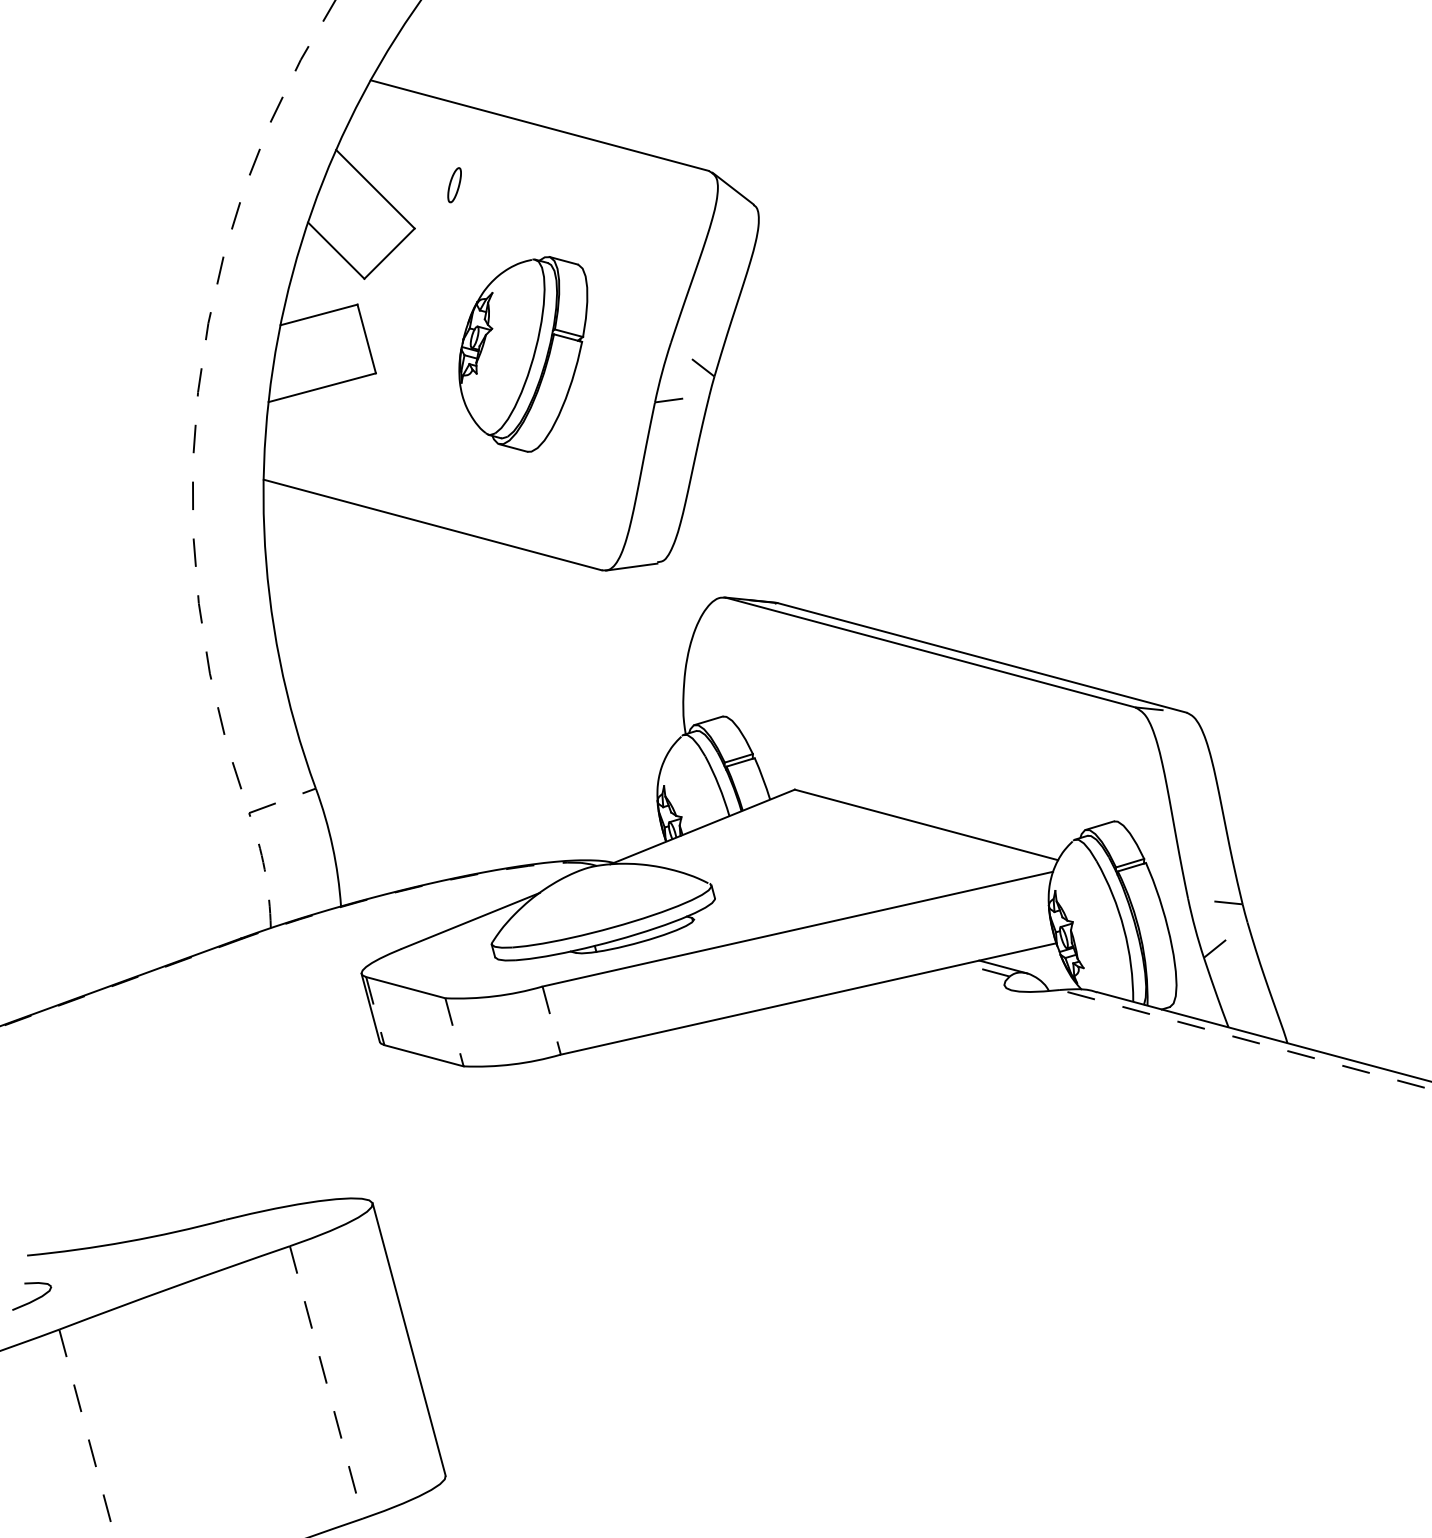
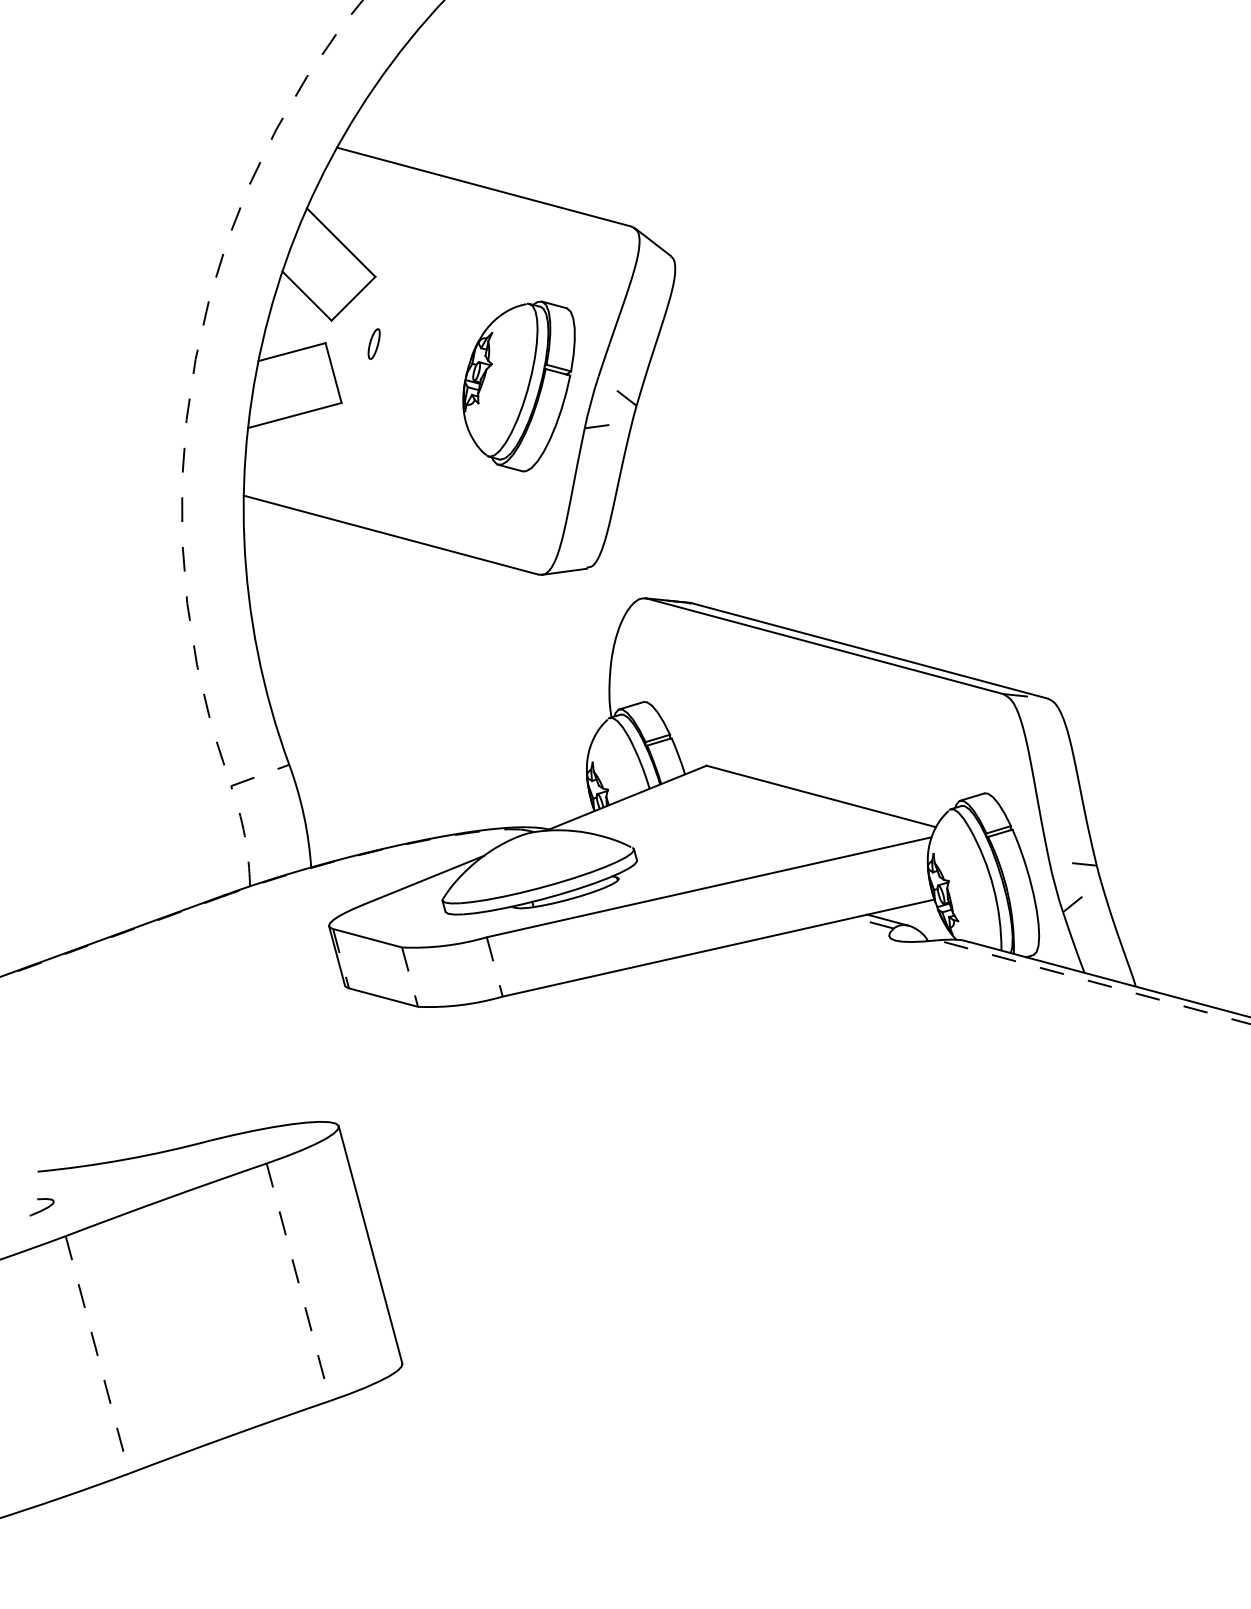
part: (453, 184) -> (373, 343), moved
part: (522, 354) -> (518, 386), moved
part: (31, 1296) -> (41, 1207), size x0.71

